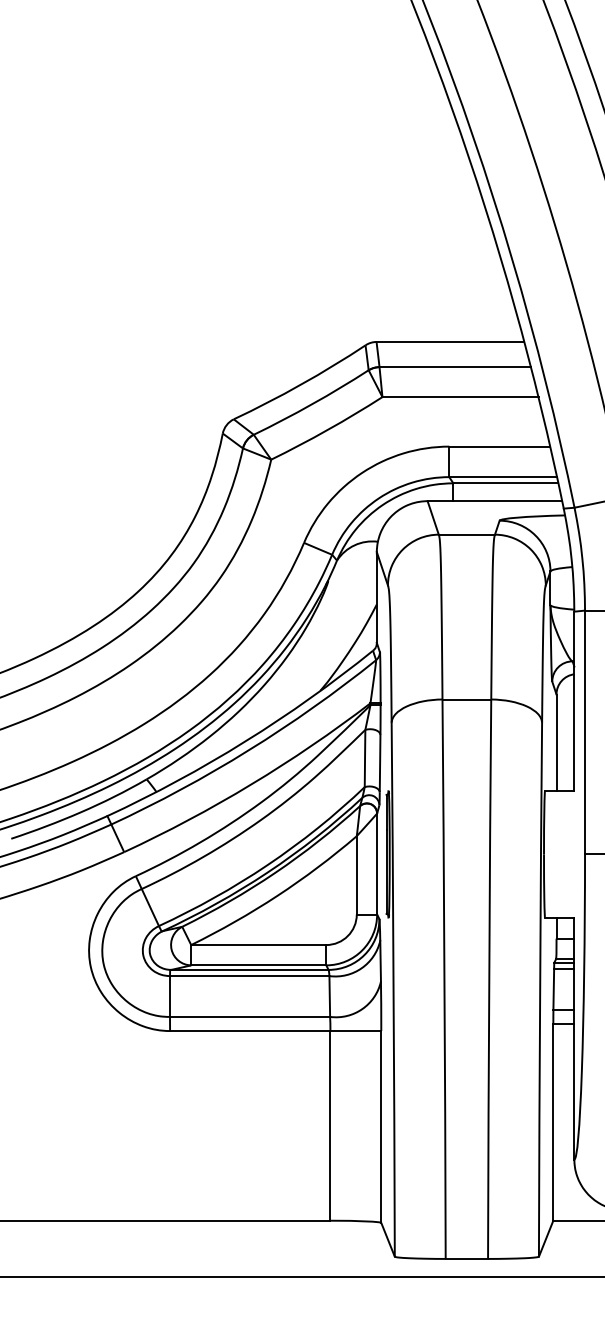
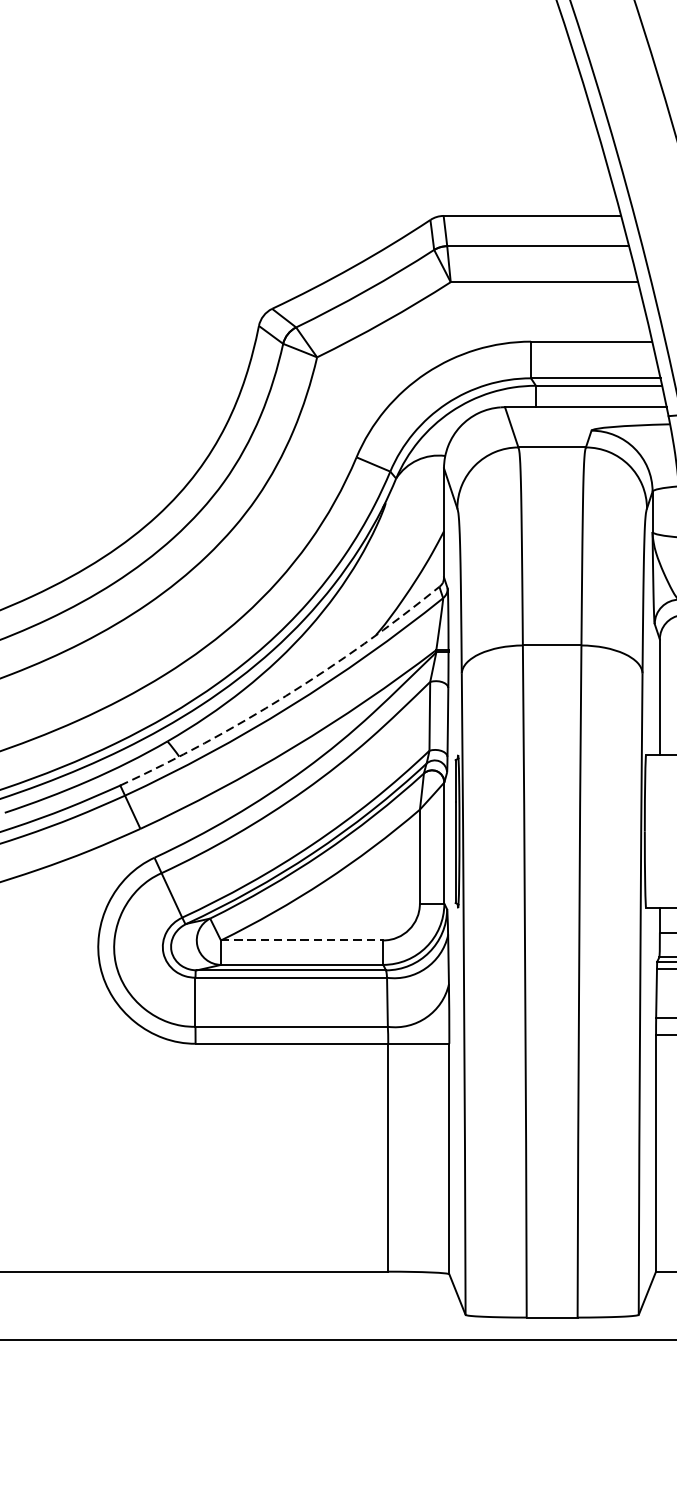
arc: (245, 741) -> (286, 695), solid -> dashed
line: (258, 945) -> (301, 941), solid -> dashed

